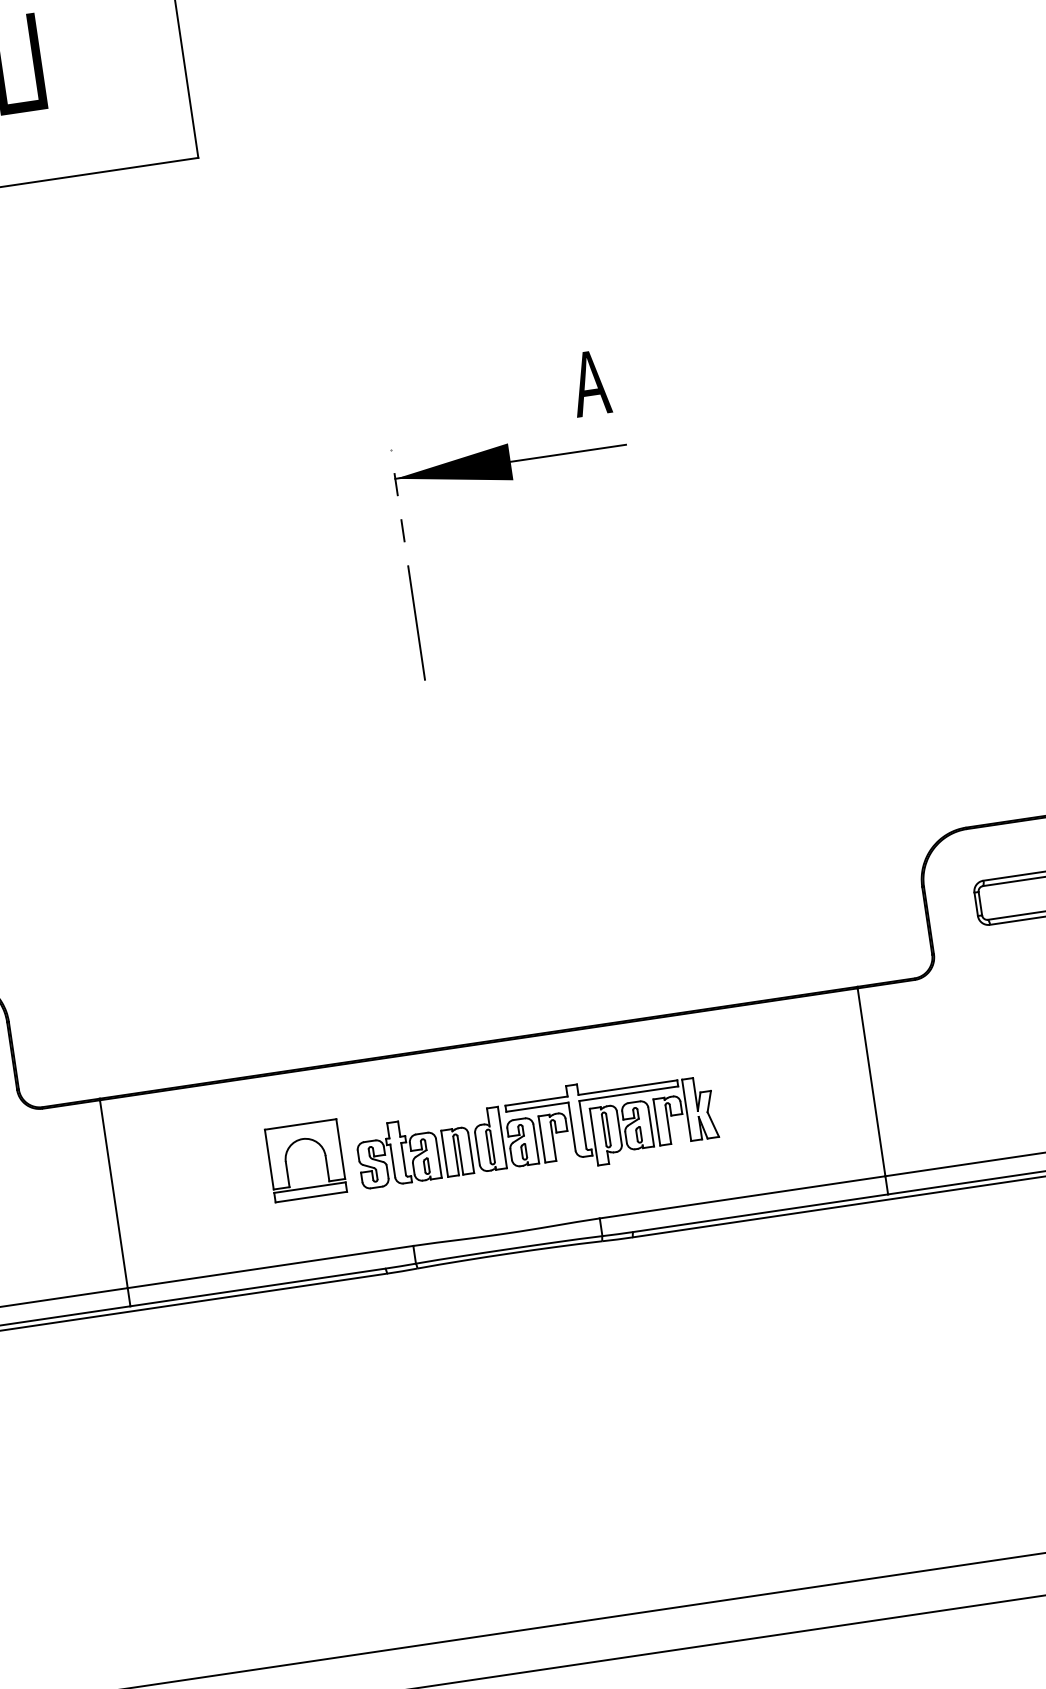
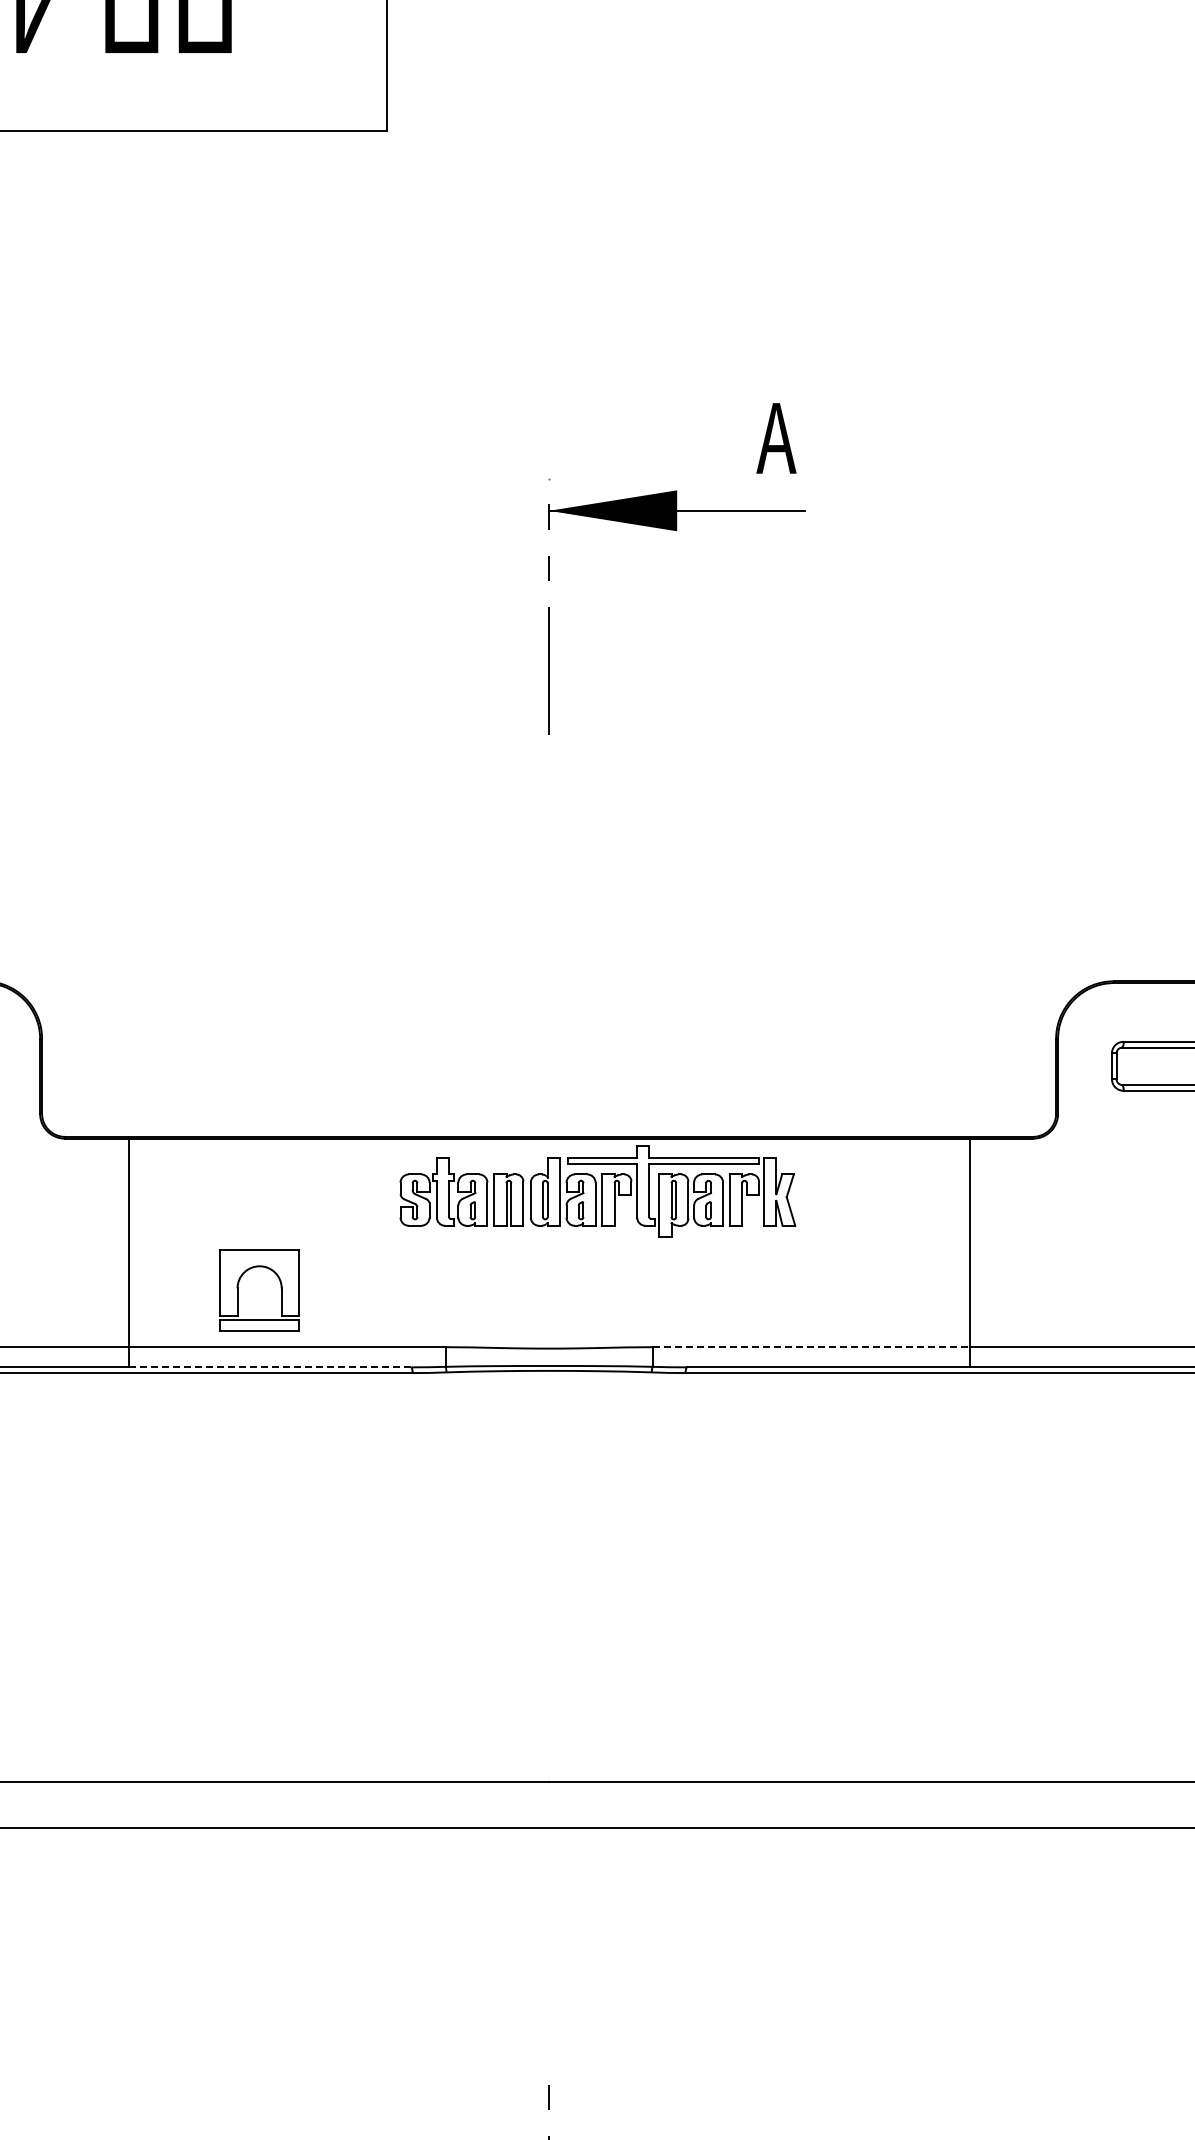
part: (536, 1132) -> (597, 1191), moved
part: (286, 1163) -> (238, 1290), moved
line: (742, 1197) -> (811, 1347), solid -> dashed
line: (257, 1287) -> (269, 1367), solid -> dashed

